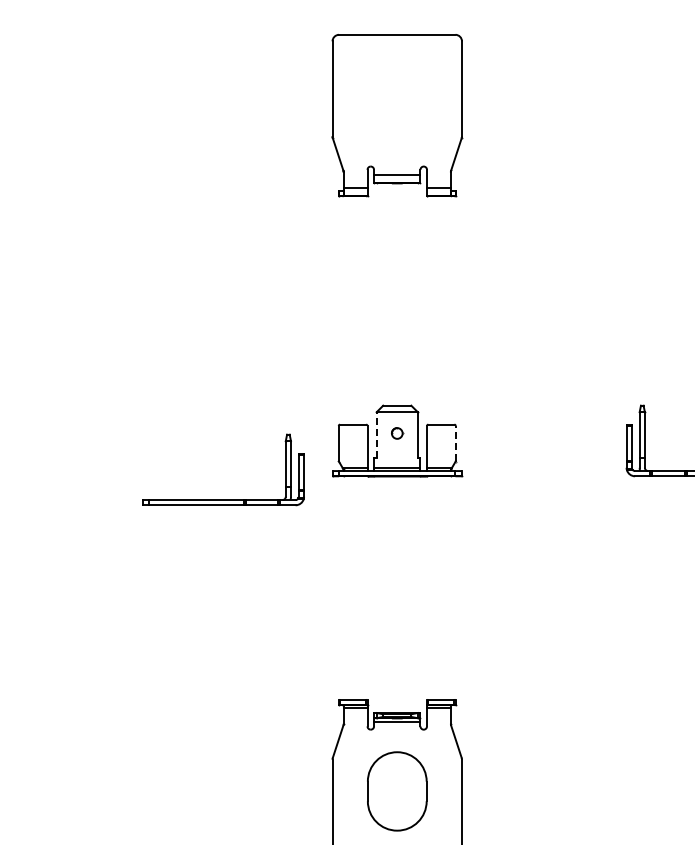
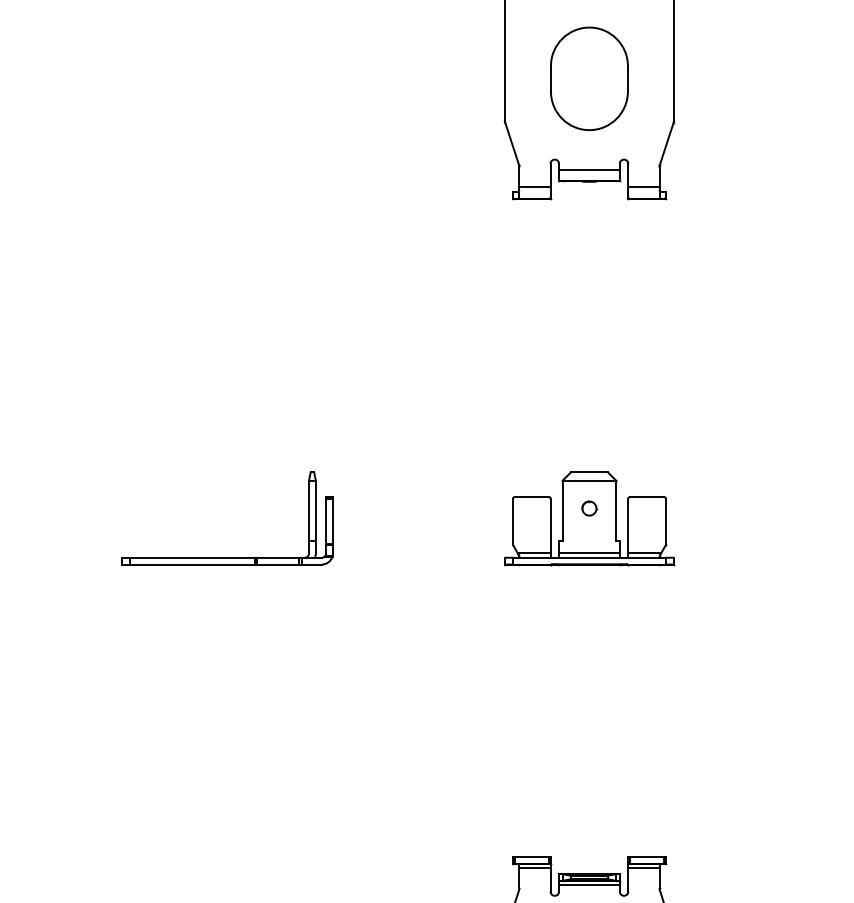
part: (397, 104) -> (589, 78), added
line: (376, 435) -> (562, 511), dashed -> solid
line: (455, 442) -> (665, 520), dashed -> solid
part: (223, 499) -> (227, 557), moved

